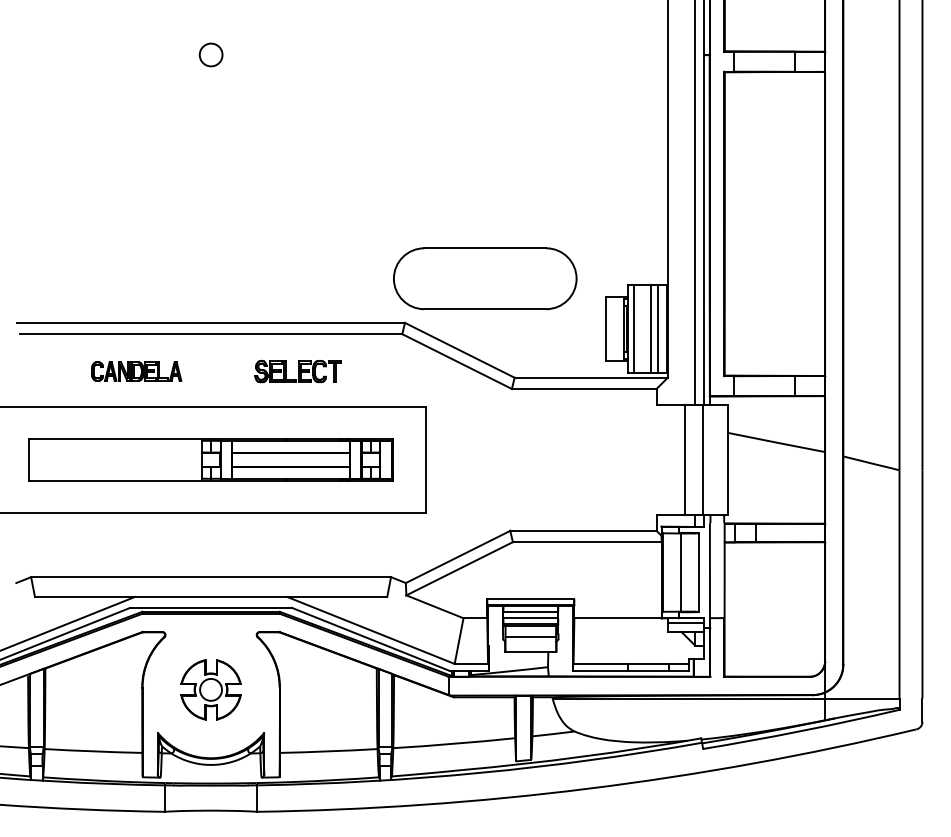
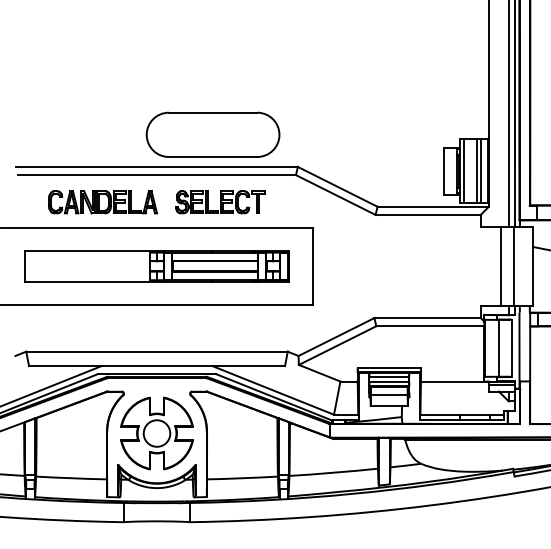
part: (485, 278) -> (213, 134), moved
part: (136, 371) -> (102, 202), size x1.67
part: (297, 371) -> (219, 202), size x1.43
part: (210, 689) -> (156, 433), size x1.67

